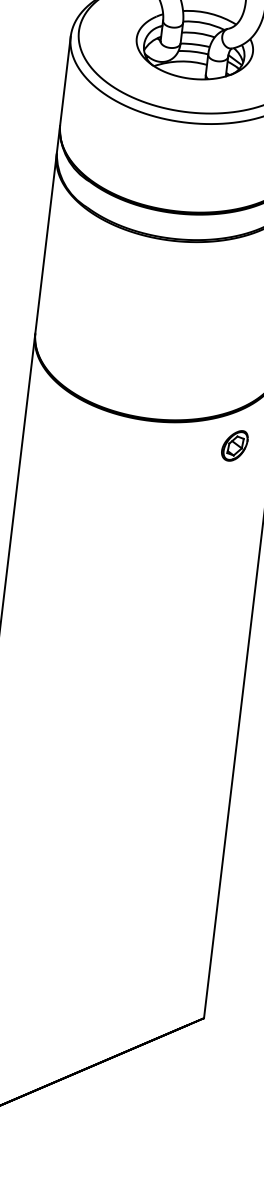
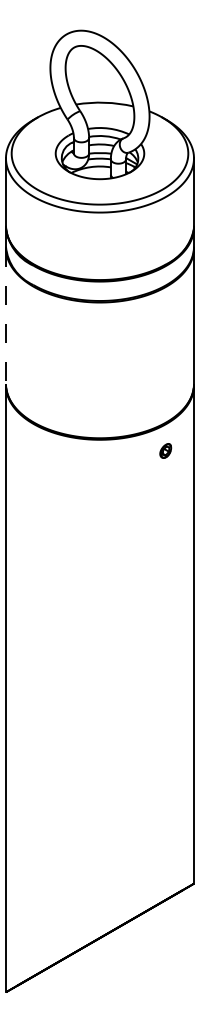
line: (45, 244) -> (5, 316), solid -> dashed
part: (234, 445) -> (165, 450), size x0.6

